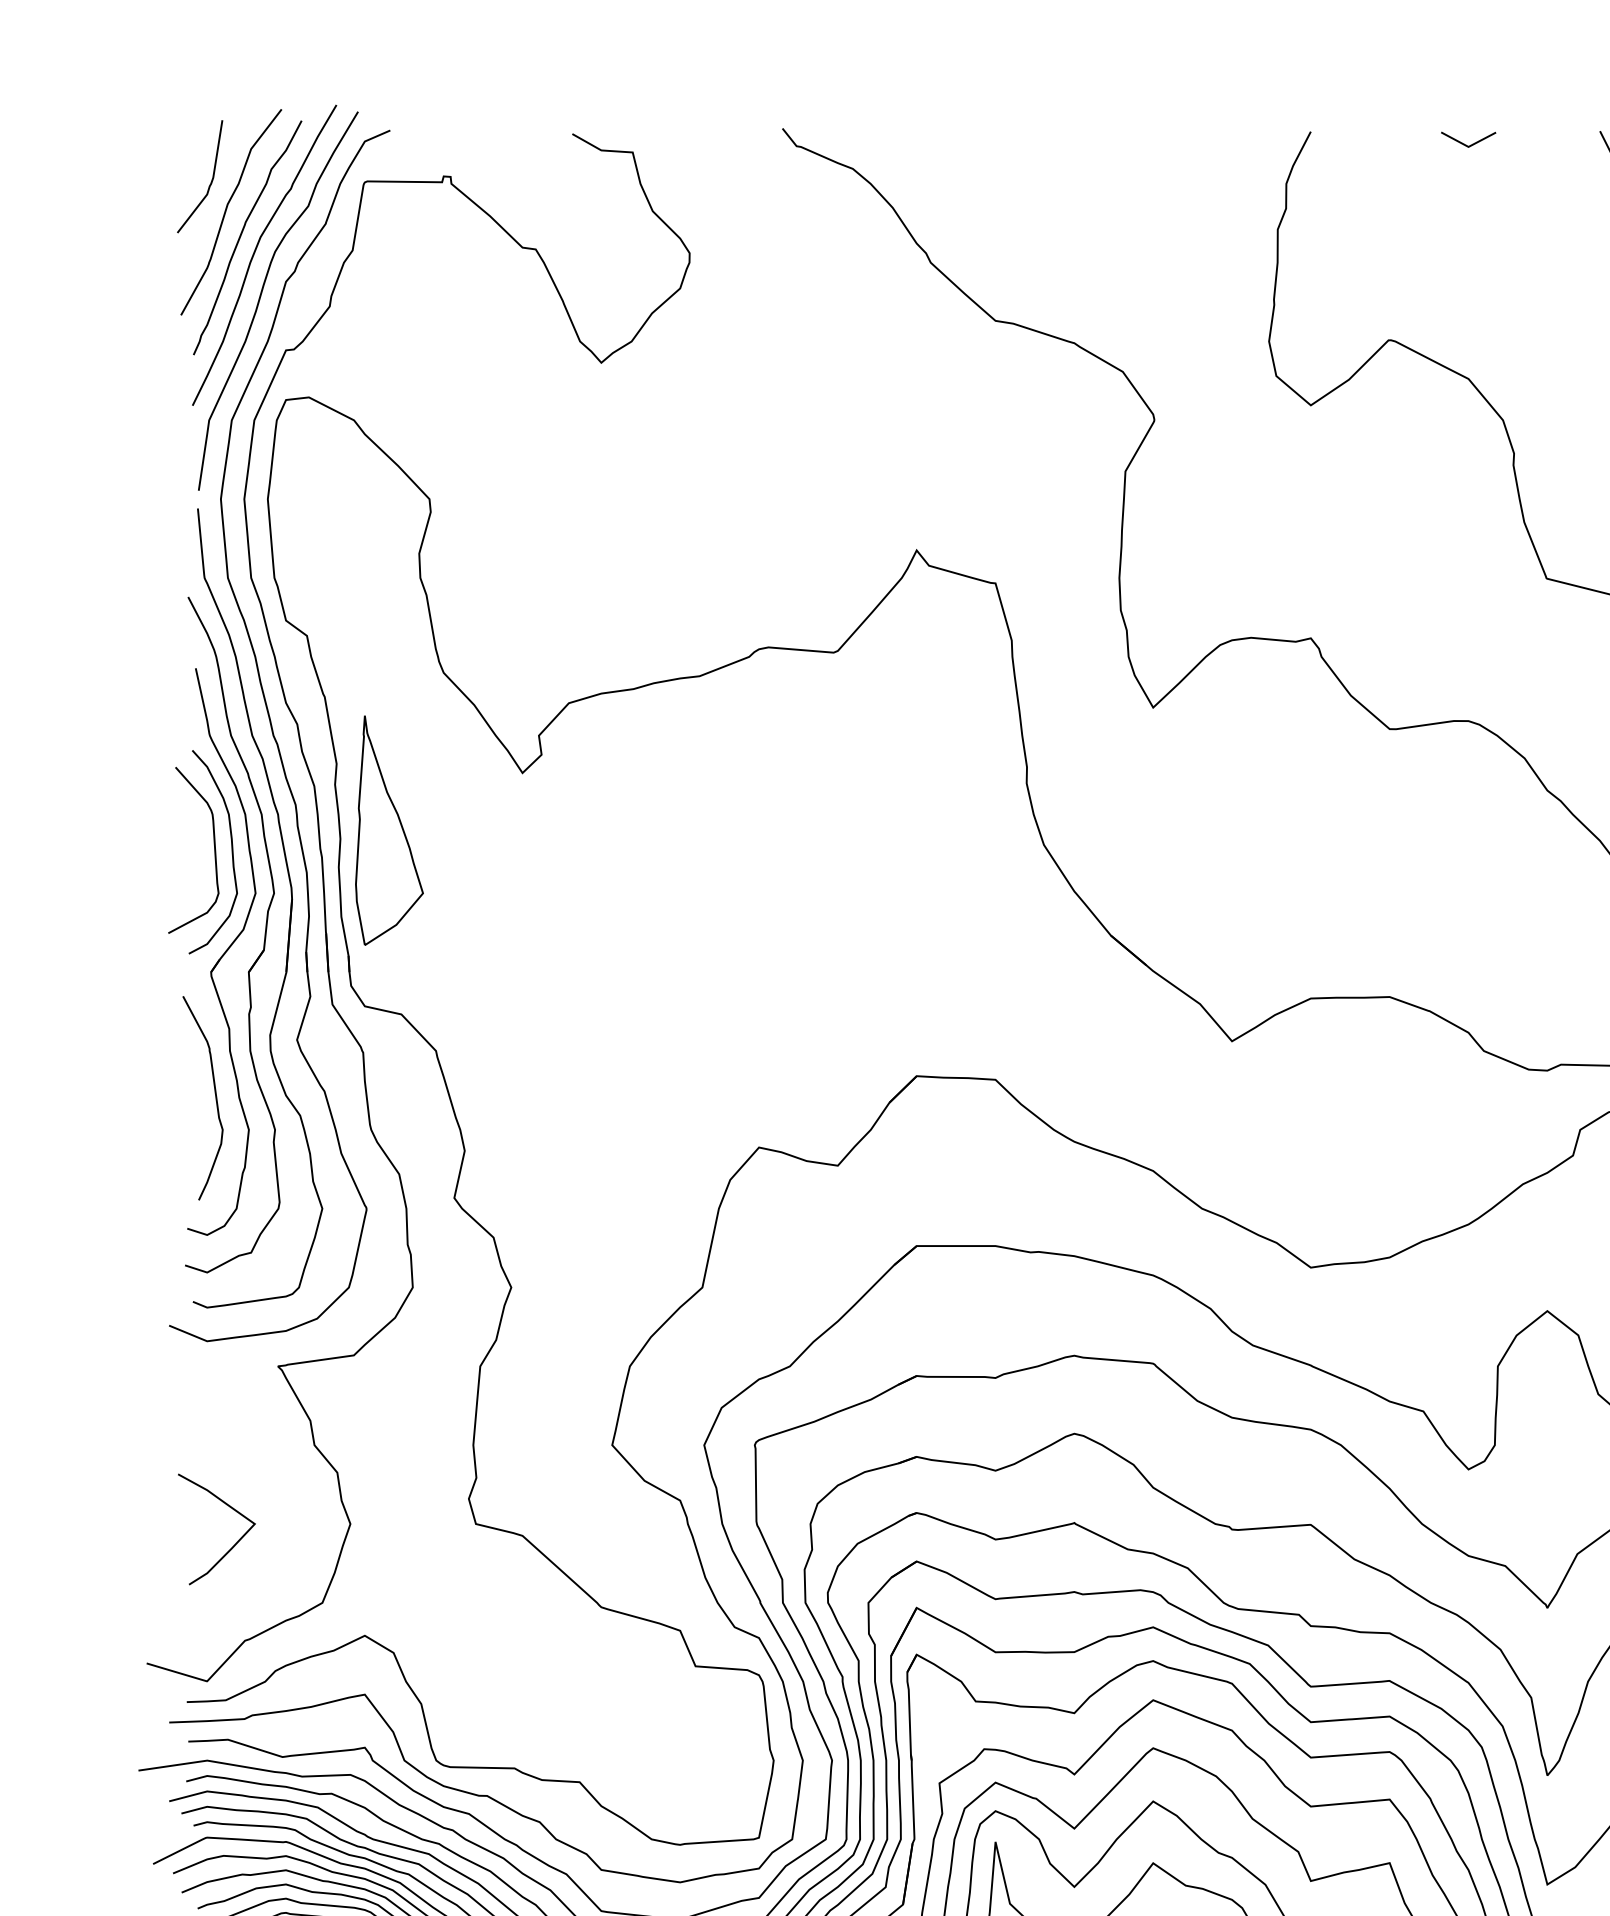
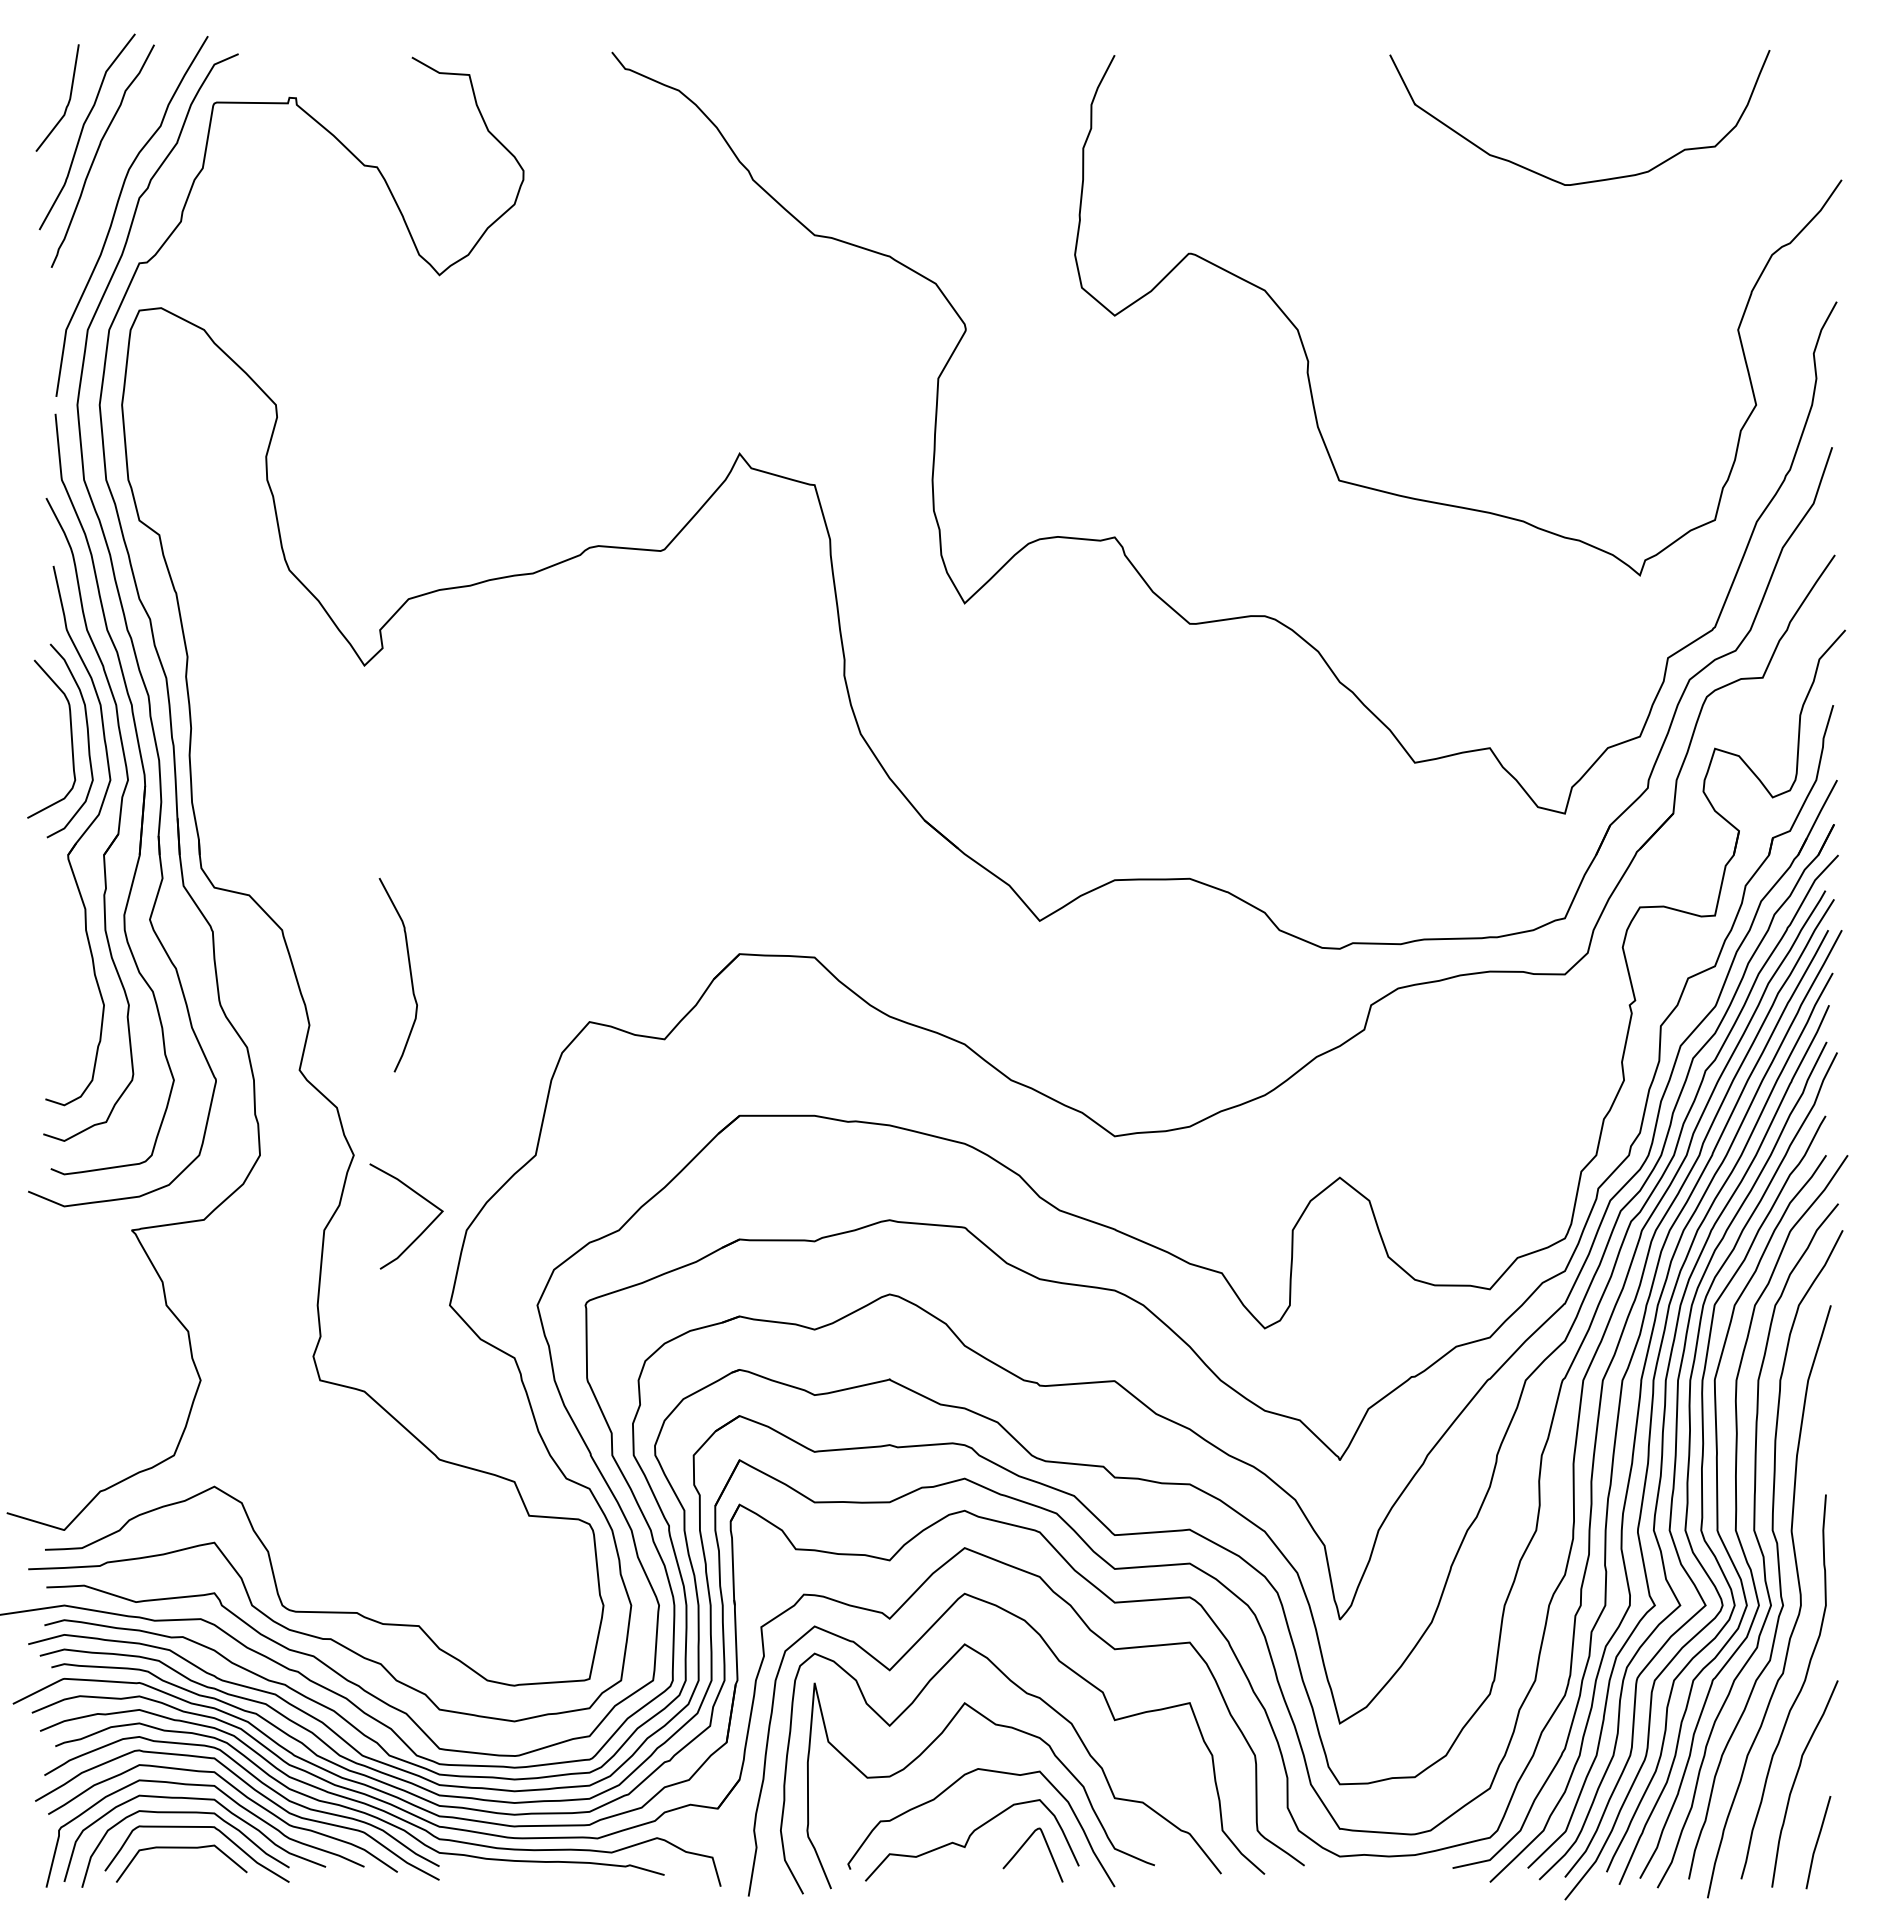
line: (1465, 143) -> (1261, 66), removed
curve: (255, 252) -> (110, 170), removed
part: (389, 830) -> (237, 720), removed
curve: (214, 1095) -> (409, 972), moved
curve: (233, 1545) -> (422, 1231), moved

